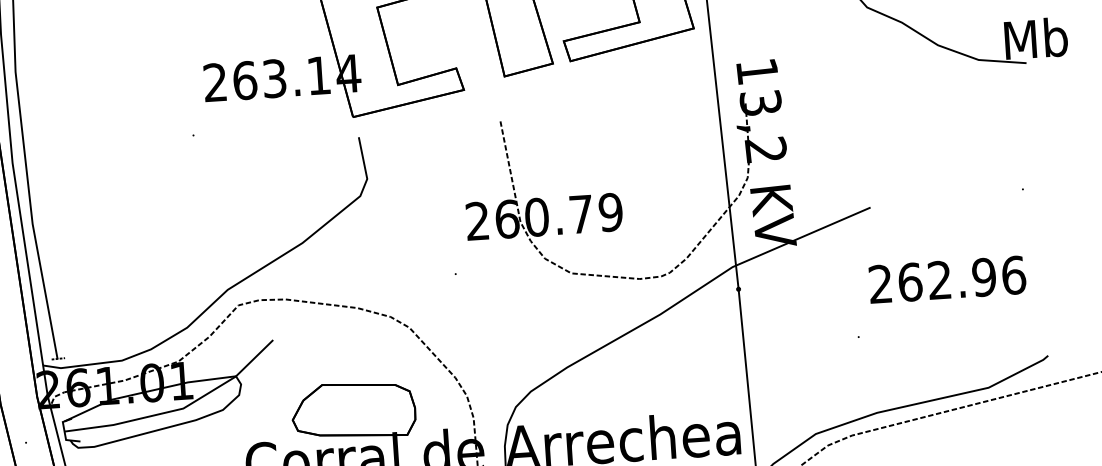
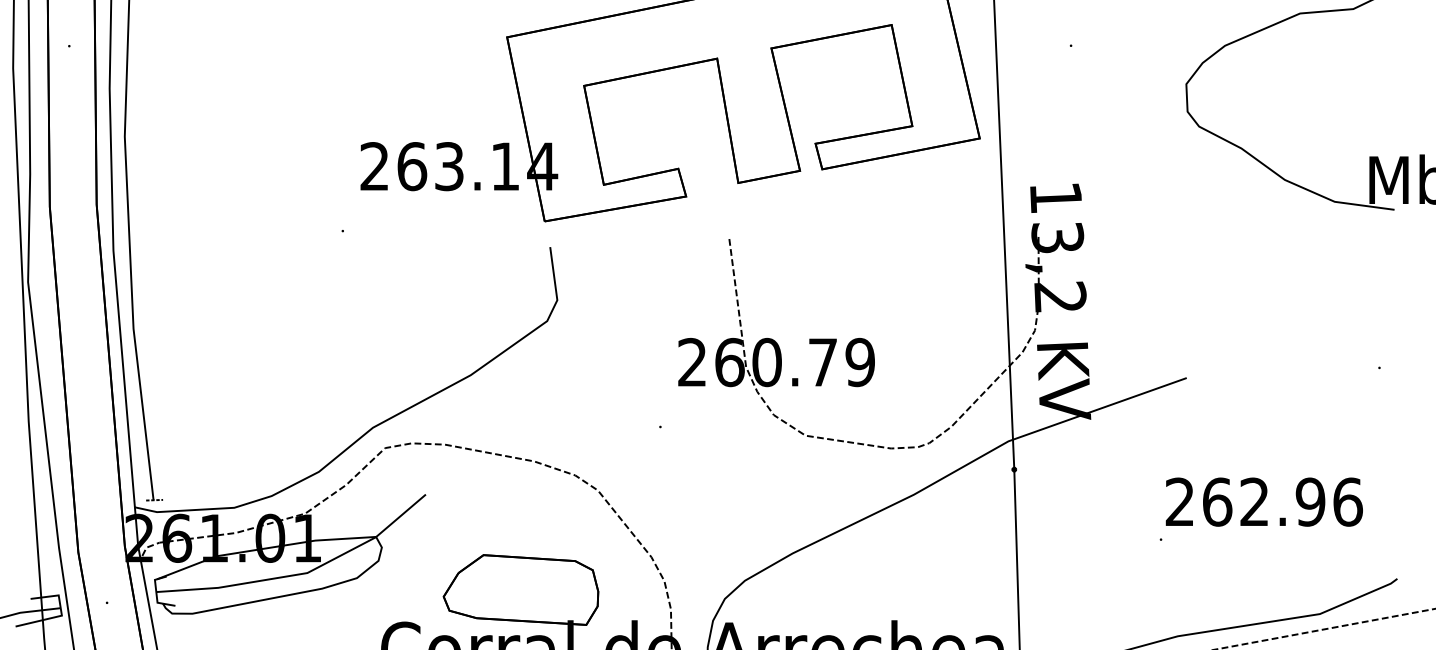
text: (946, 279) -> (1263, 501), moved

